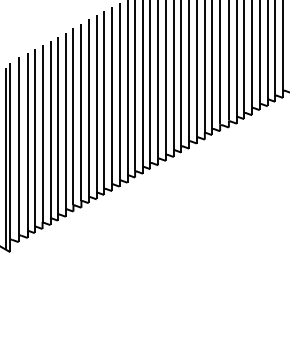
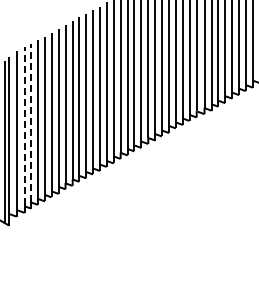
line: (35, 136) -> (31, 122), solid -> dashed
line: (27, 140) -> (24, 125), solid -> dashed

